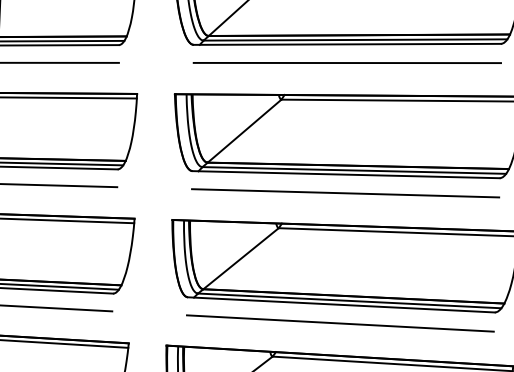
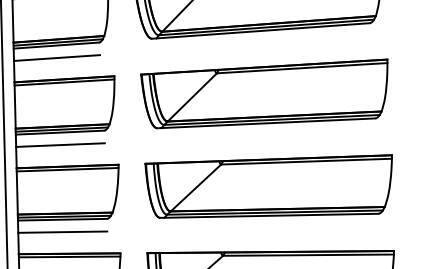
line: (346, 62) -> (261, 43), removed
line: (345, 193) -> (266, 136), removed
line: (340, 322) -> (269, 228), removed

